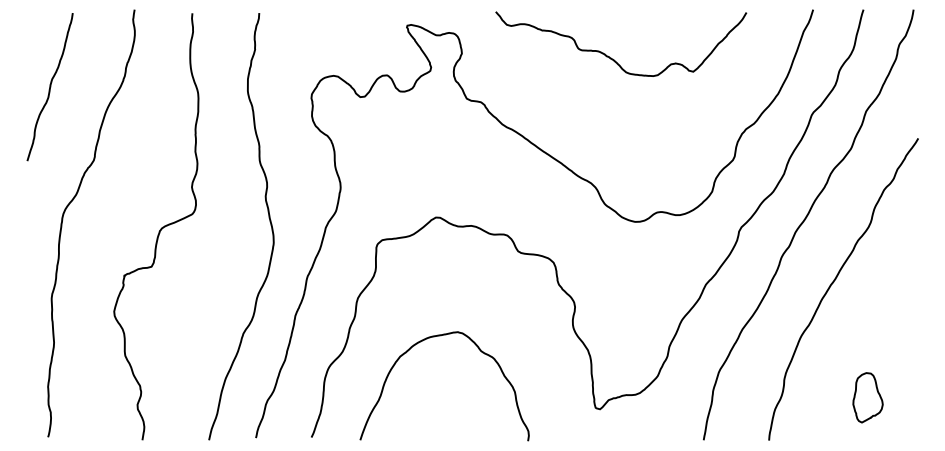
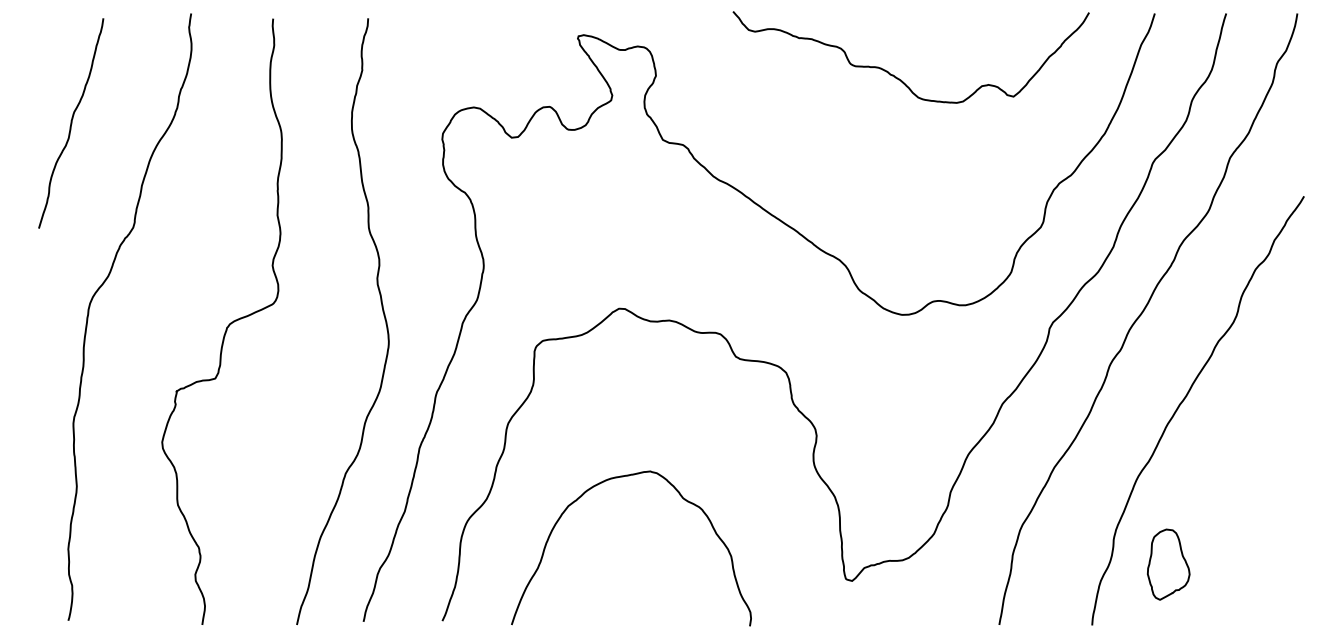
curve: (610, 57) -> (896, 76), moved
part: (867, 397) -> (1168, 564), moved

